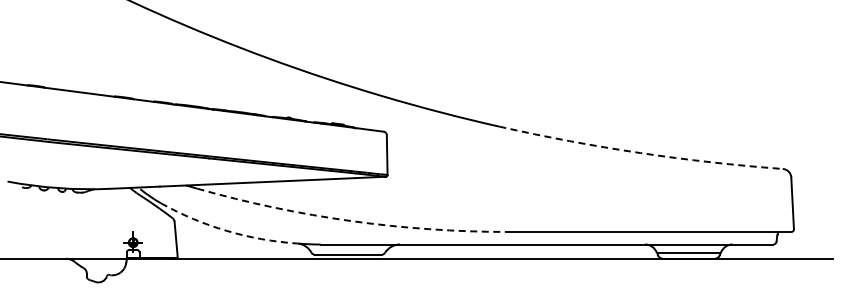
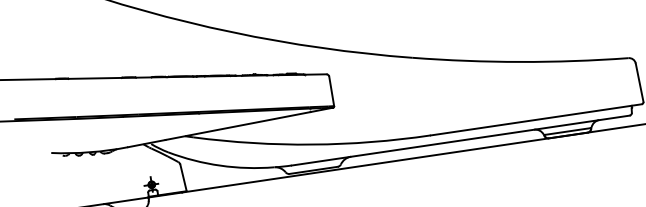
arc: (640, 153) -> (520, 62), dashed -> solid
arc: (351, 221) -> (312, 144), dashed -> solid
arc: (226, 230) -> (220, 165), dashed -> solid

